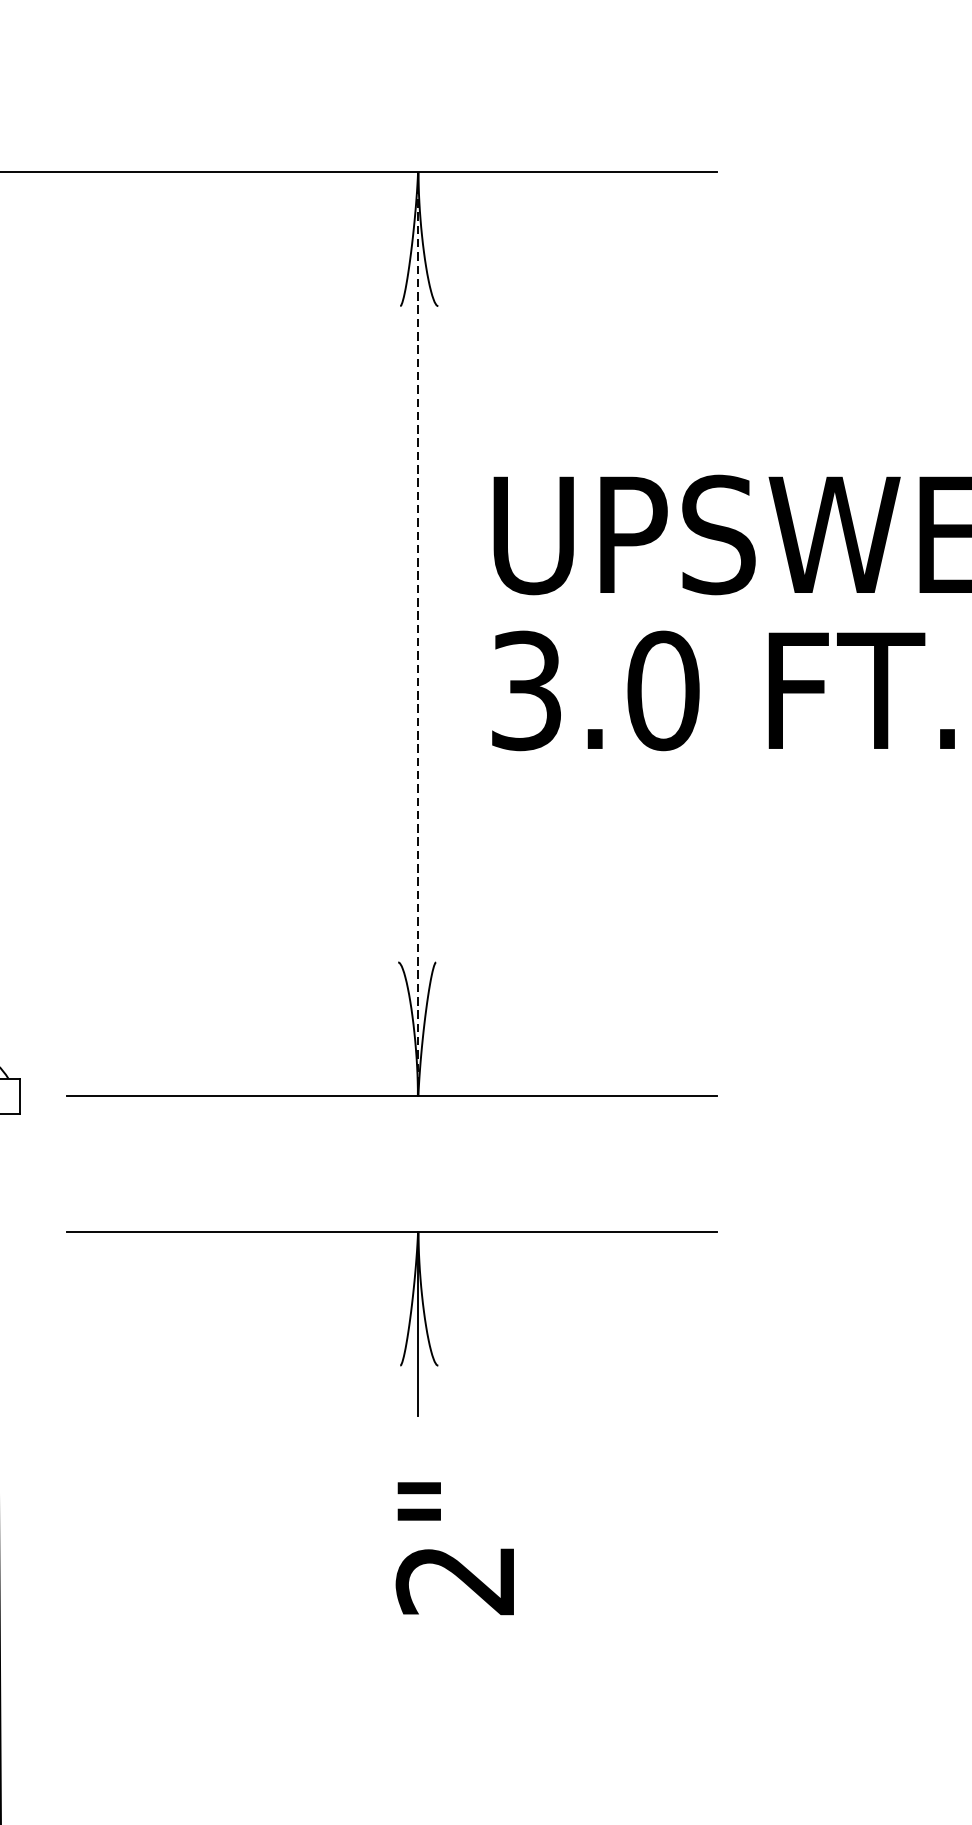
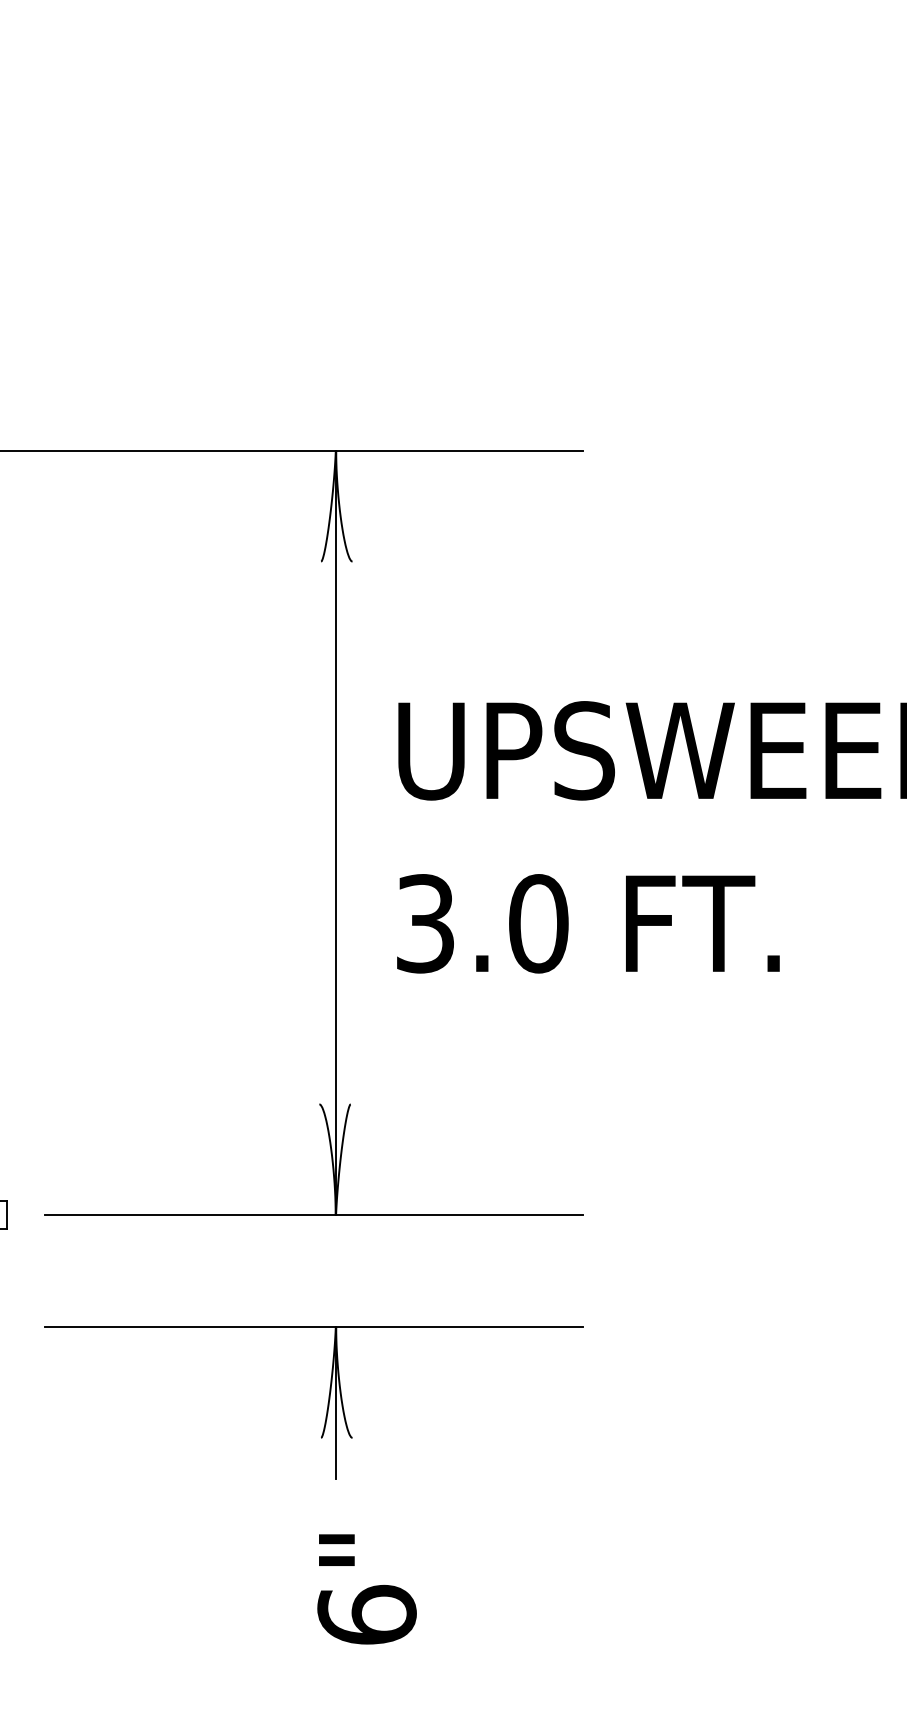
line: (417, 633) -> (335, 832), dashed -> solid
text: (723, 690) -> (588, 923), moved
text: (455, 1579) -> (366, 1614), 2" -> 6"

